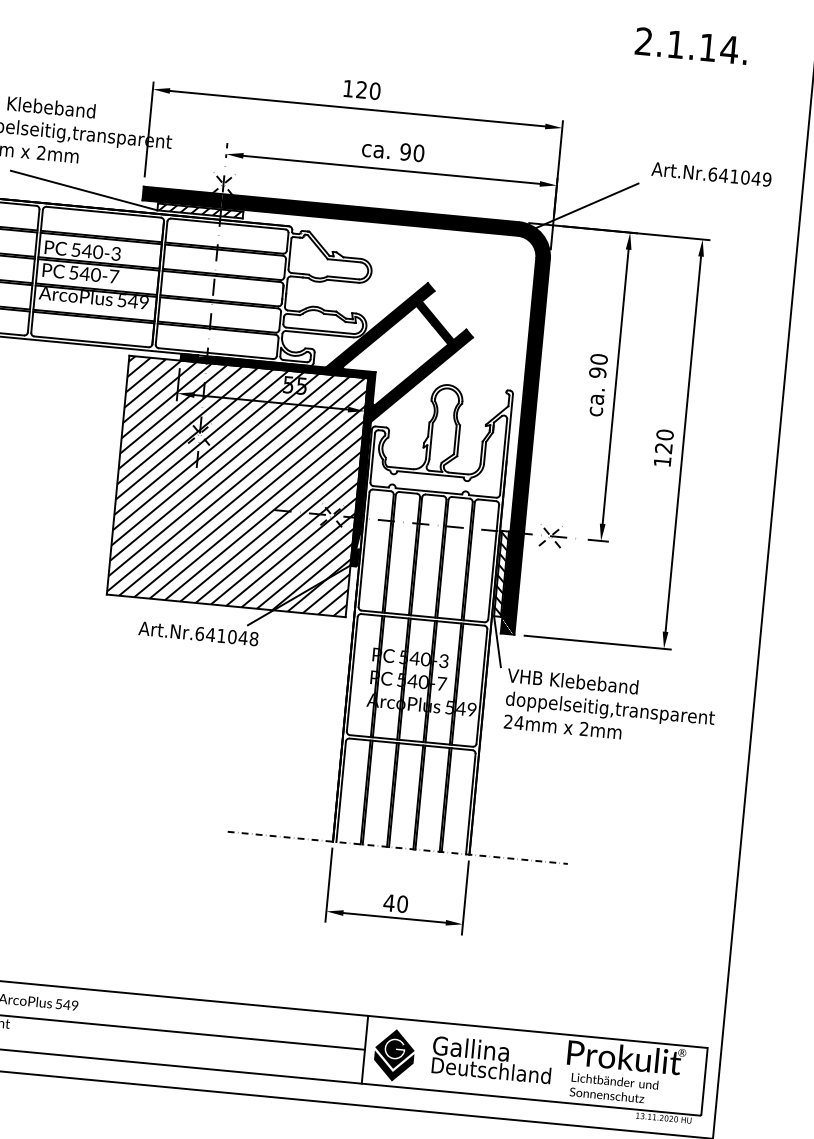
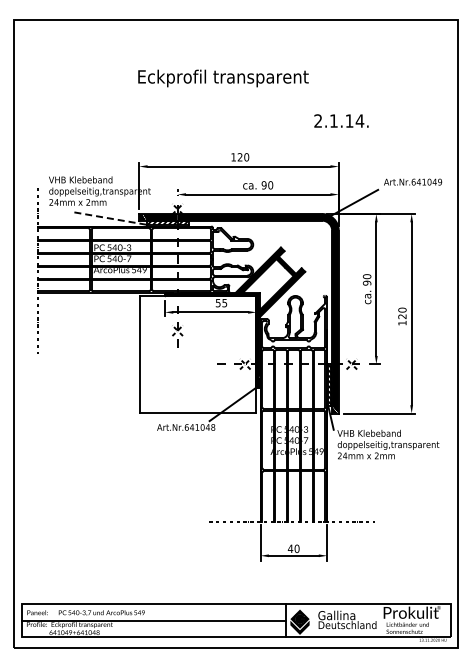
text: (691, 44) -> (341, 120), moved
line: (83, 190) -> (110, 218), solid -> dashed
hatch: (238, 486) -> (198, 354), removed

